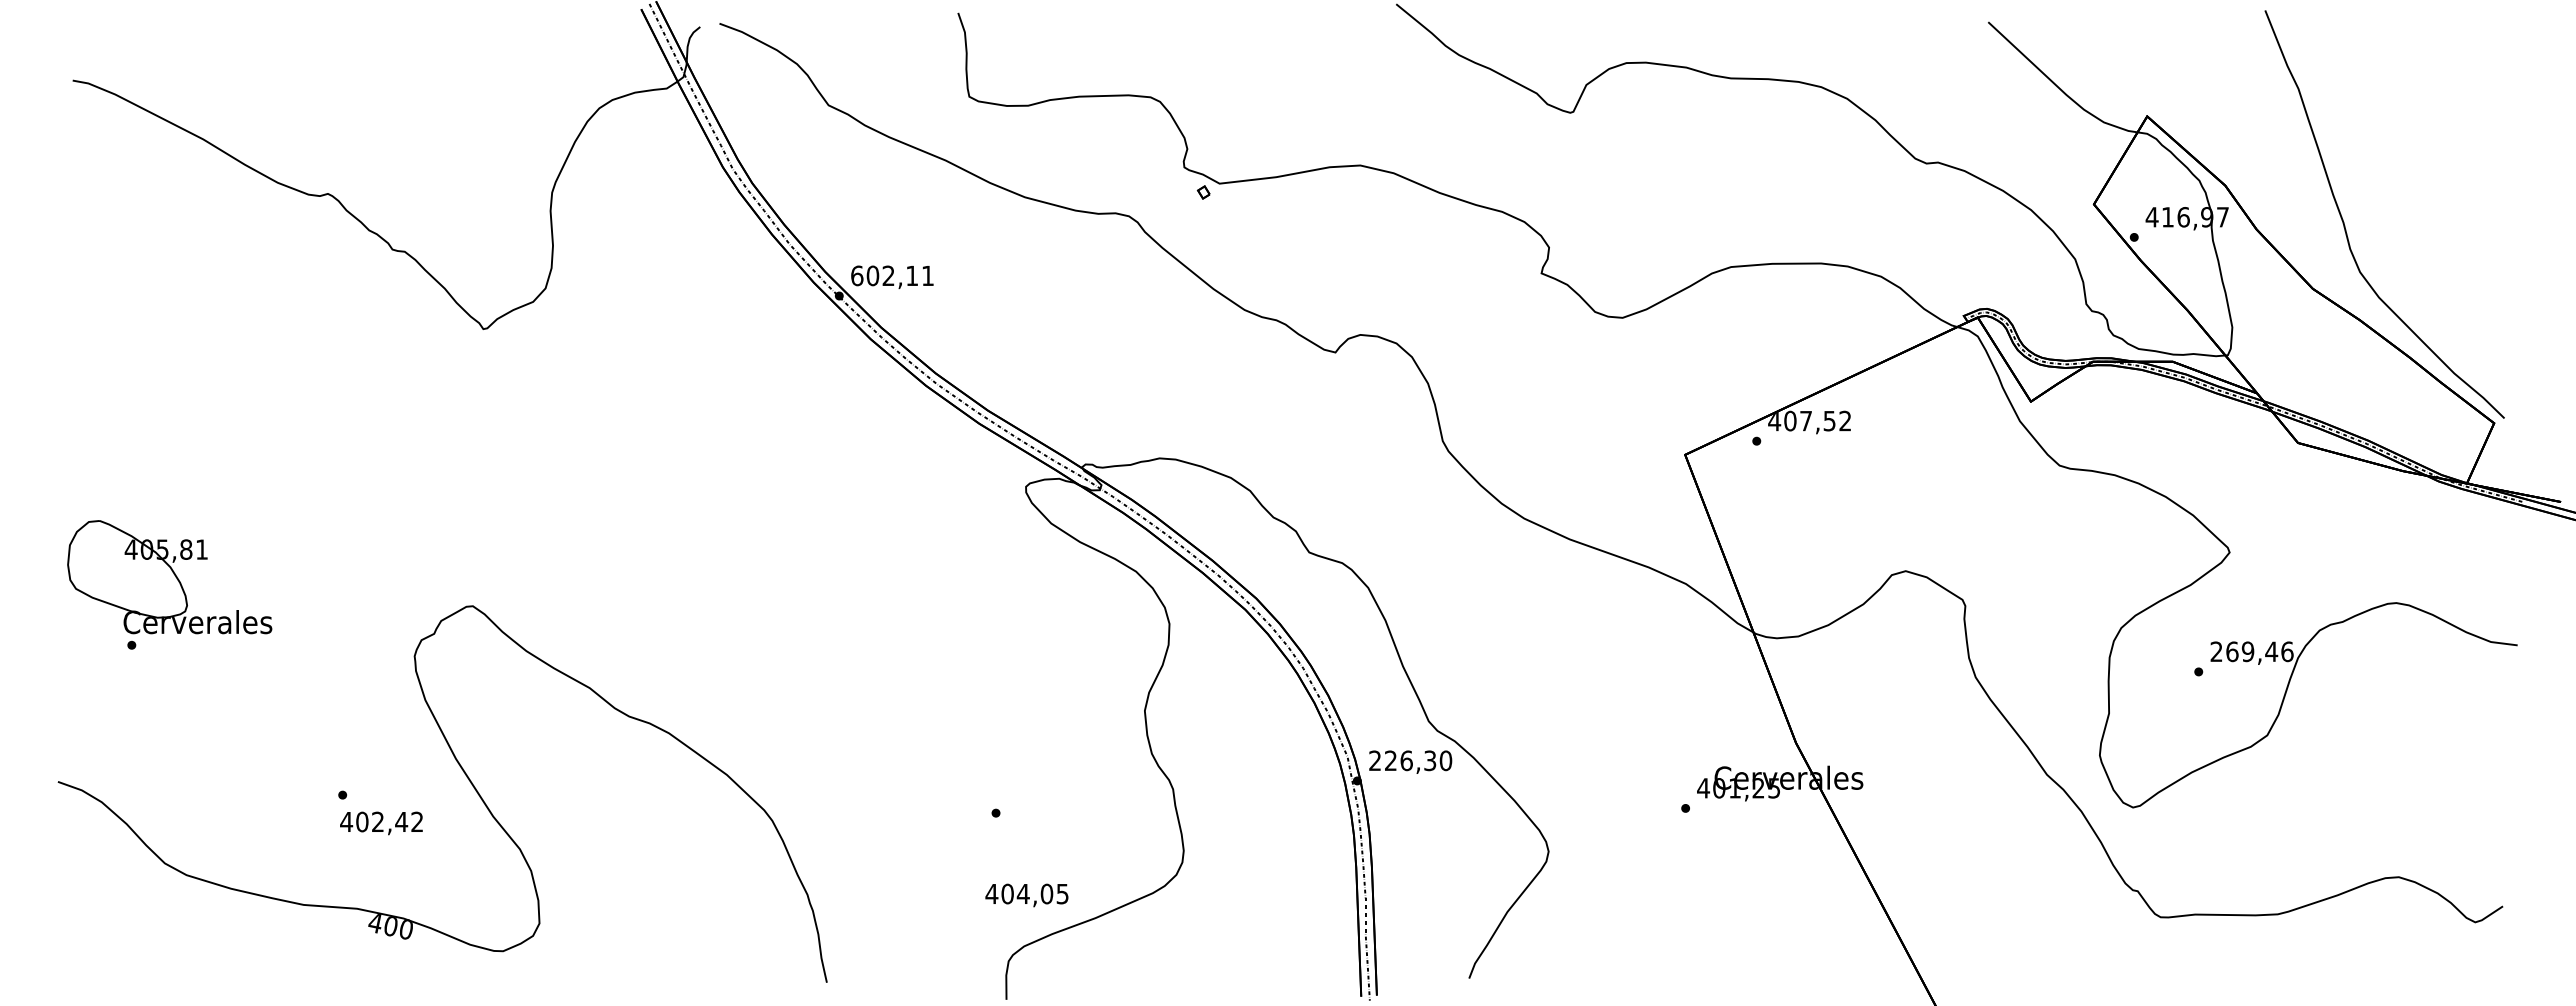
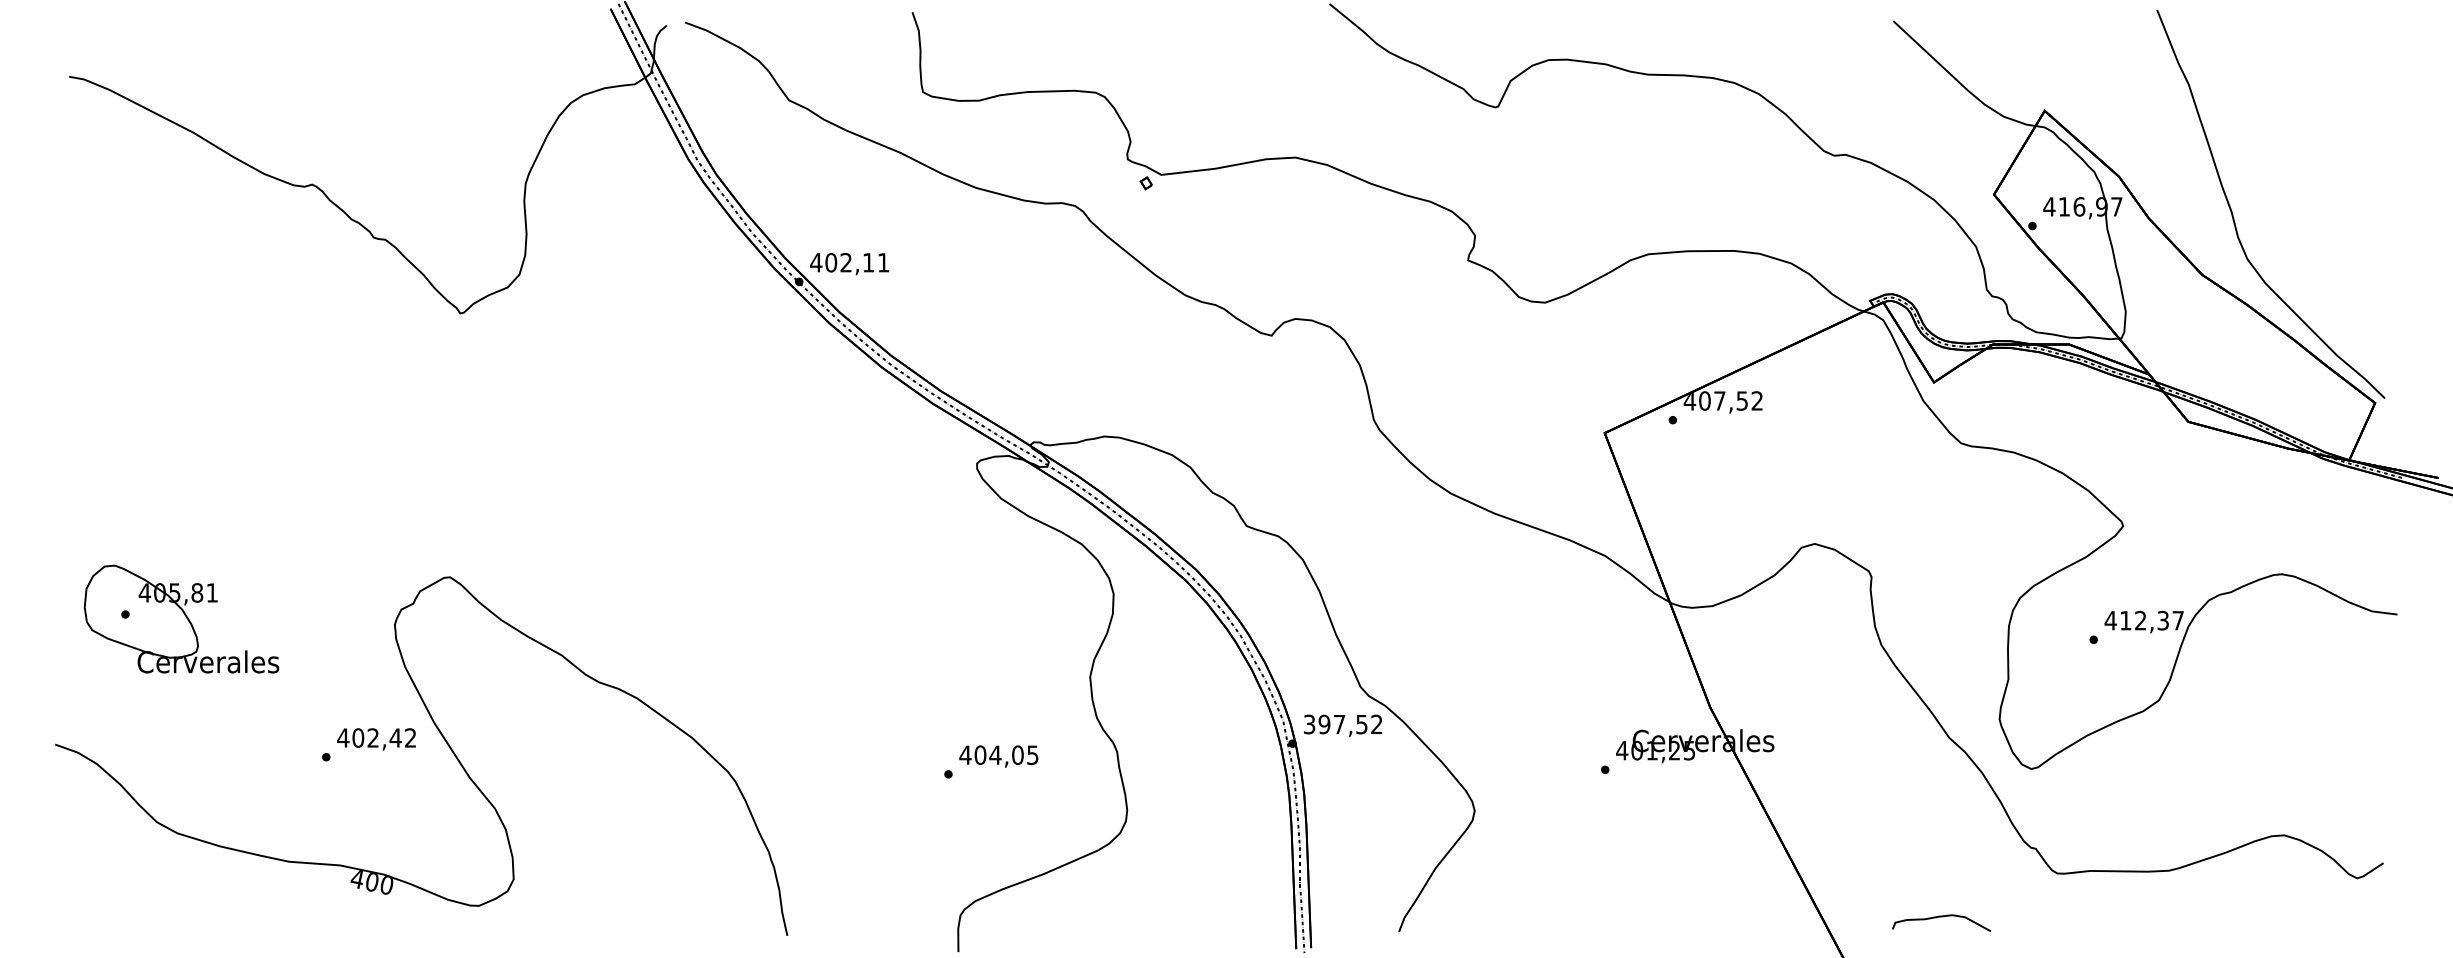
text: (856, 275) -> (815, 262), 602,11 -> 402,11
part: (169, 577) -> (181, 619), moved
text: (2251, 651) -> (2144, 620), 269,46 -> 412,37
text: (1410, 760) -> (1343, 724), 226,30 -> 397,52
text: (381, 823) -> (376, 739), moved
text: (1026, 895) -> (998, 756), moved
curve: (2038, 963) -> (1941, 917), added

